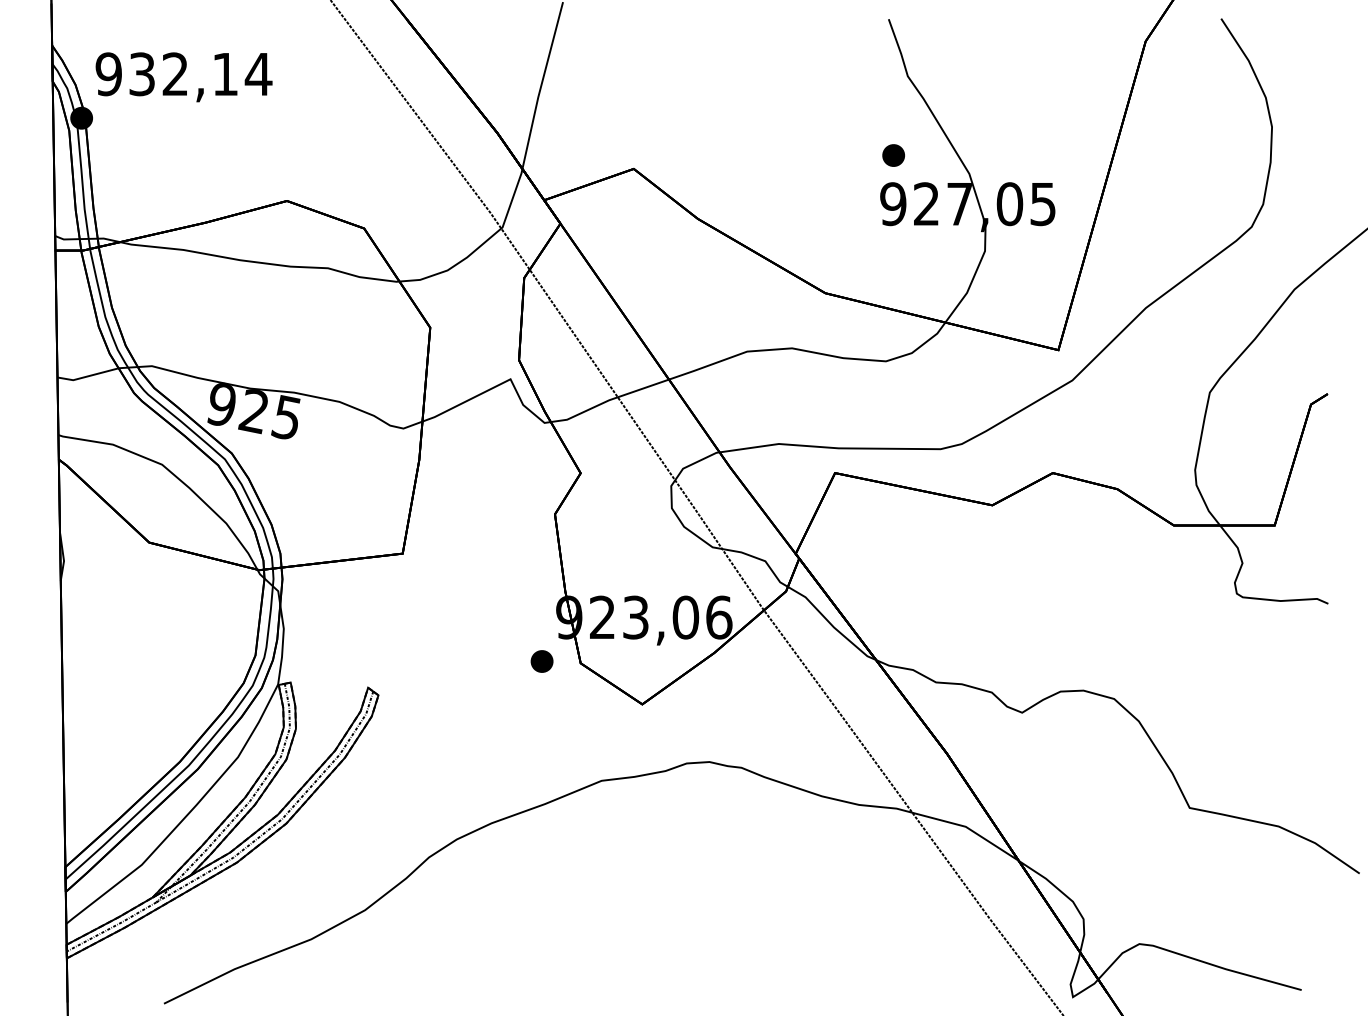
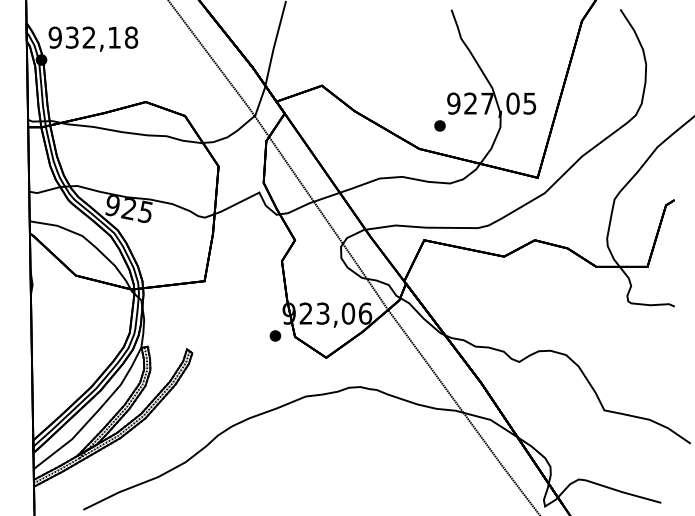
text: (258, 73) -> (131, 37), 932,14 -> 932,18
part: (892, 154) -> (439, 125), moved

